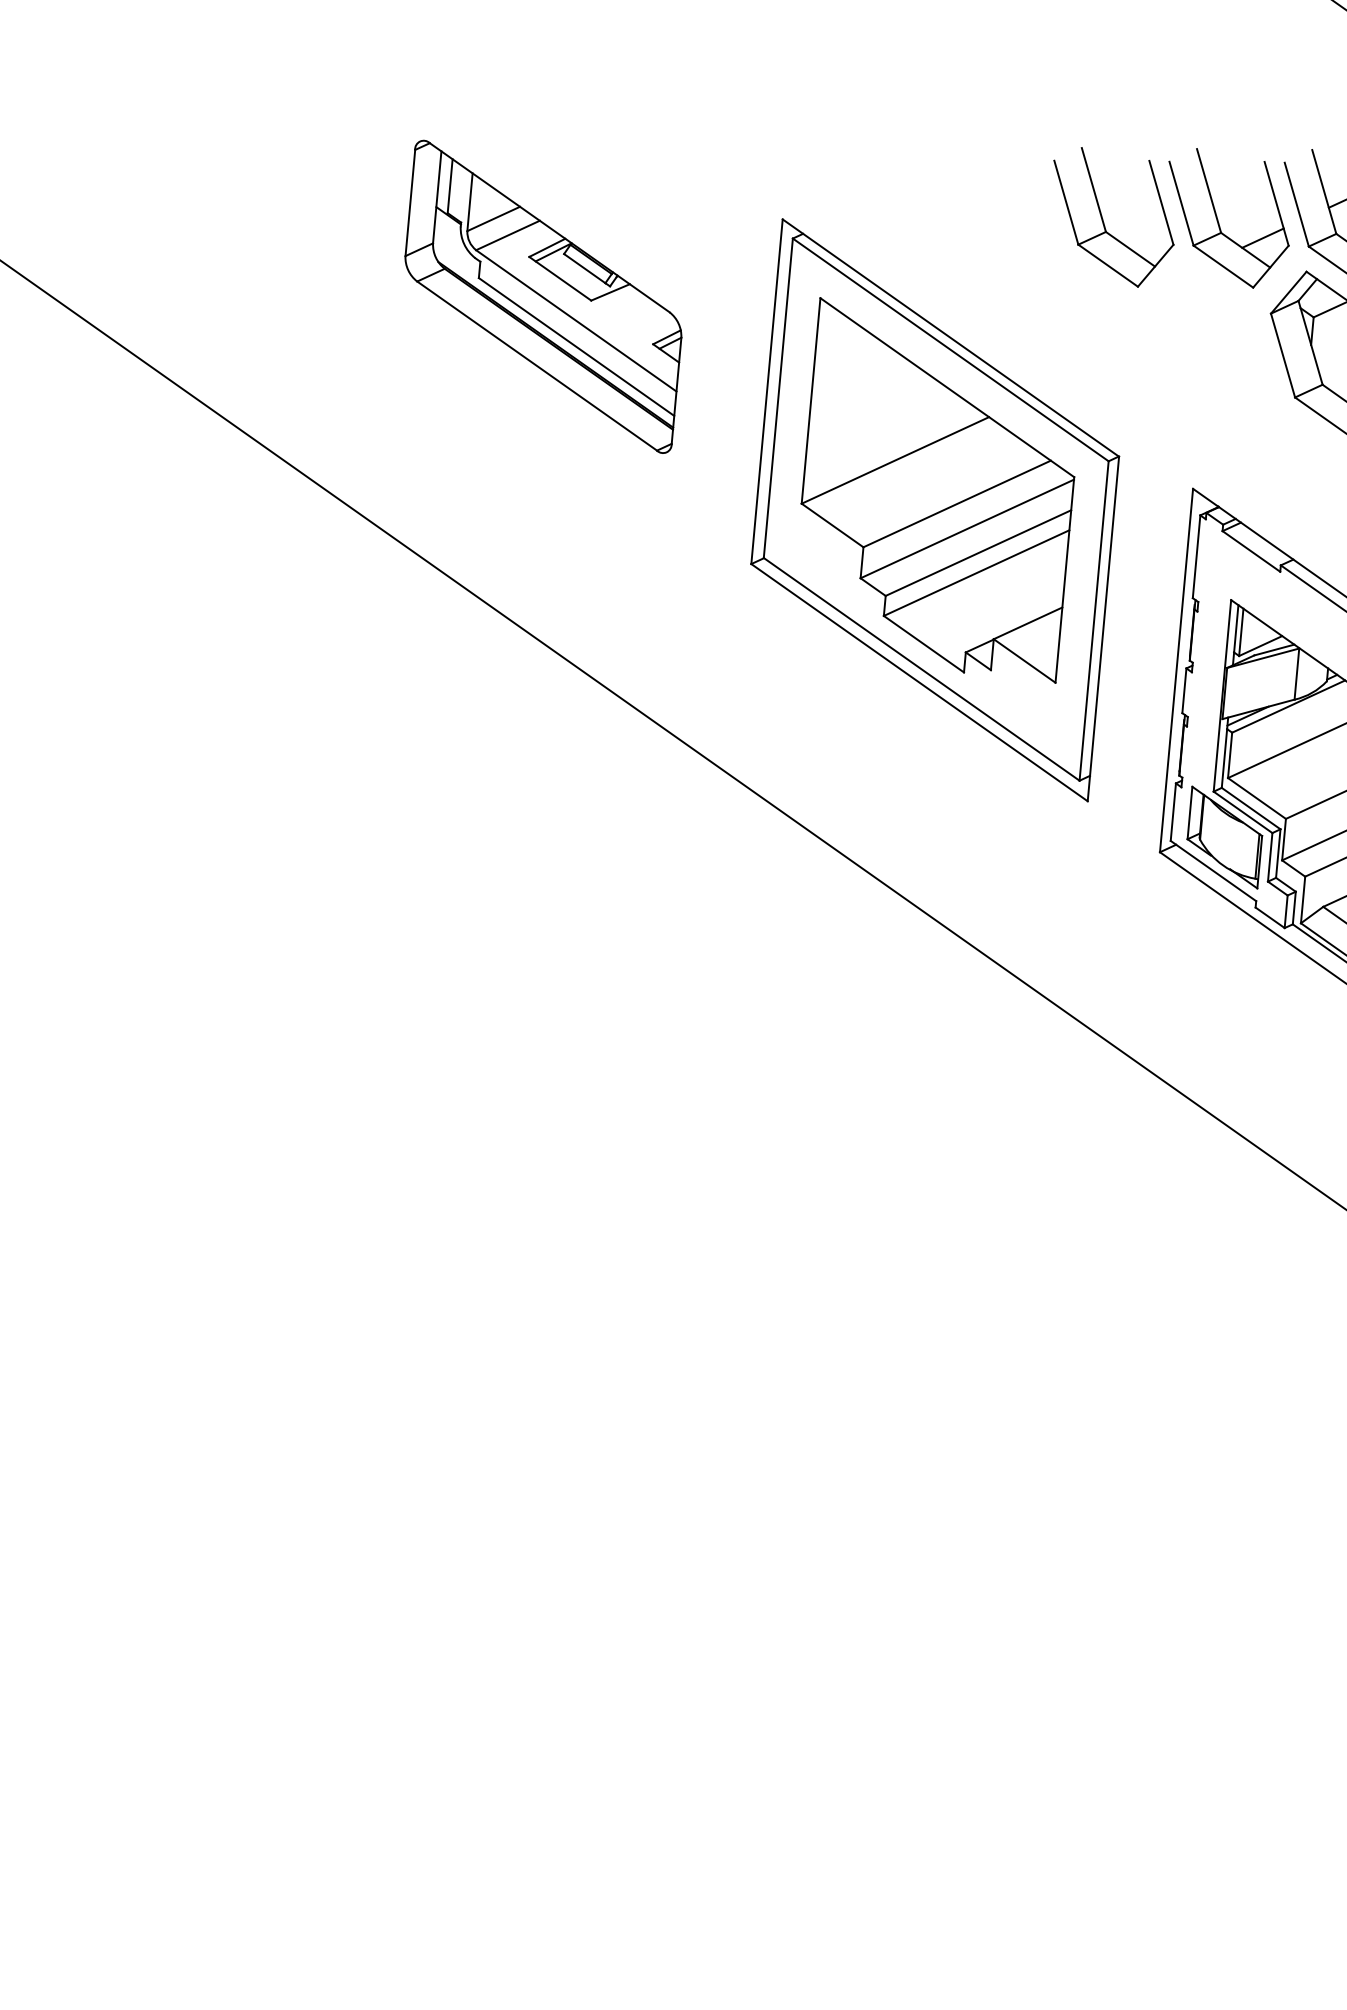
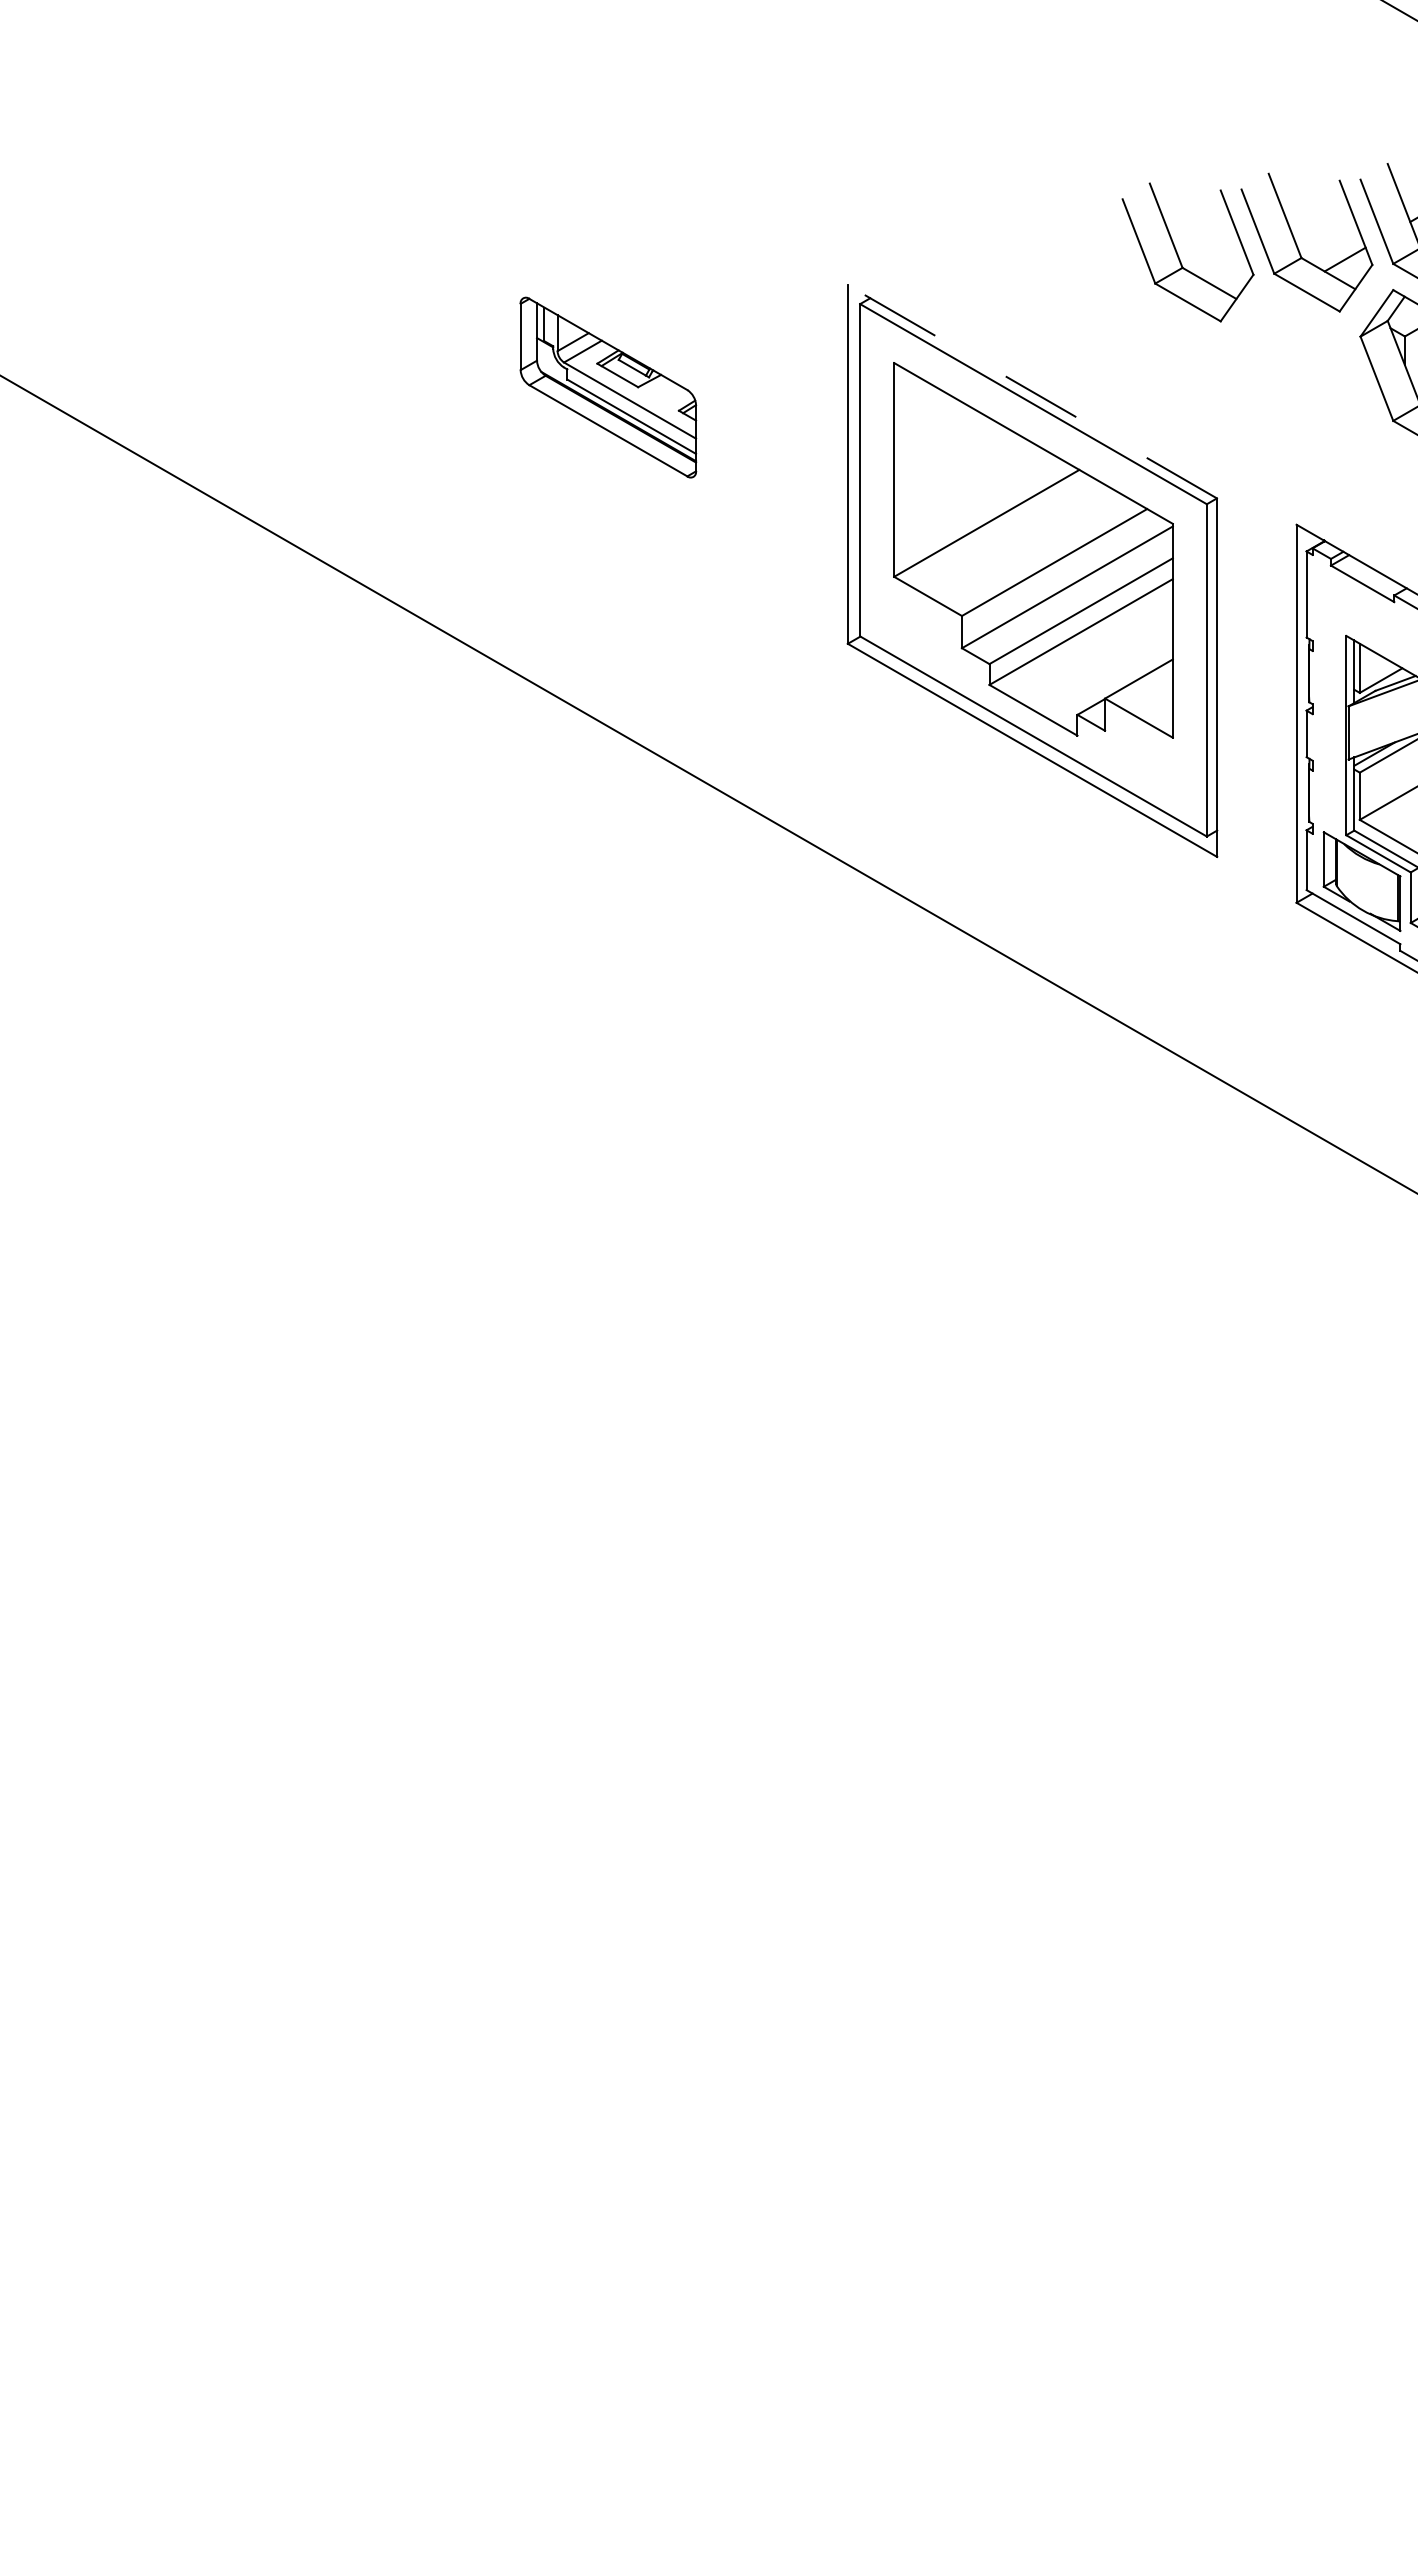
part: (543, 296) -> (608, 387), size x0.6
line: (950, 337) -> (1032, 391), solid -> dashed

